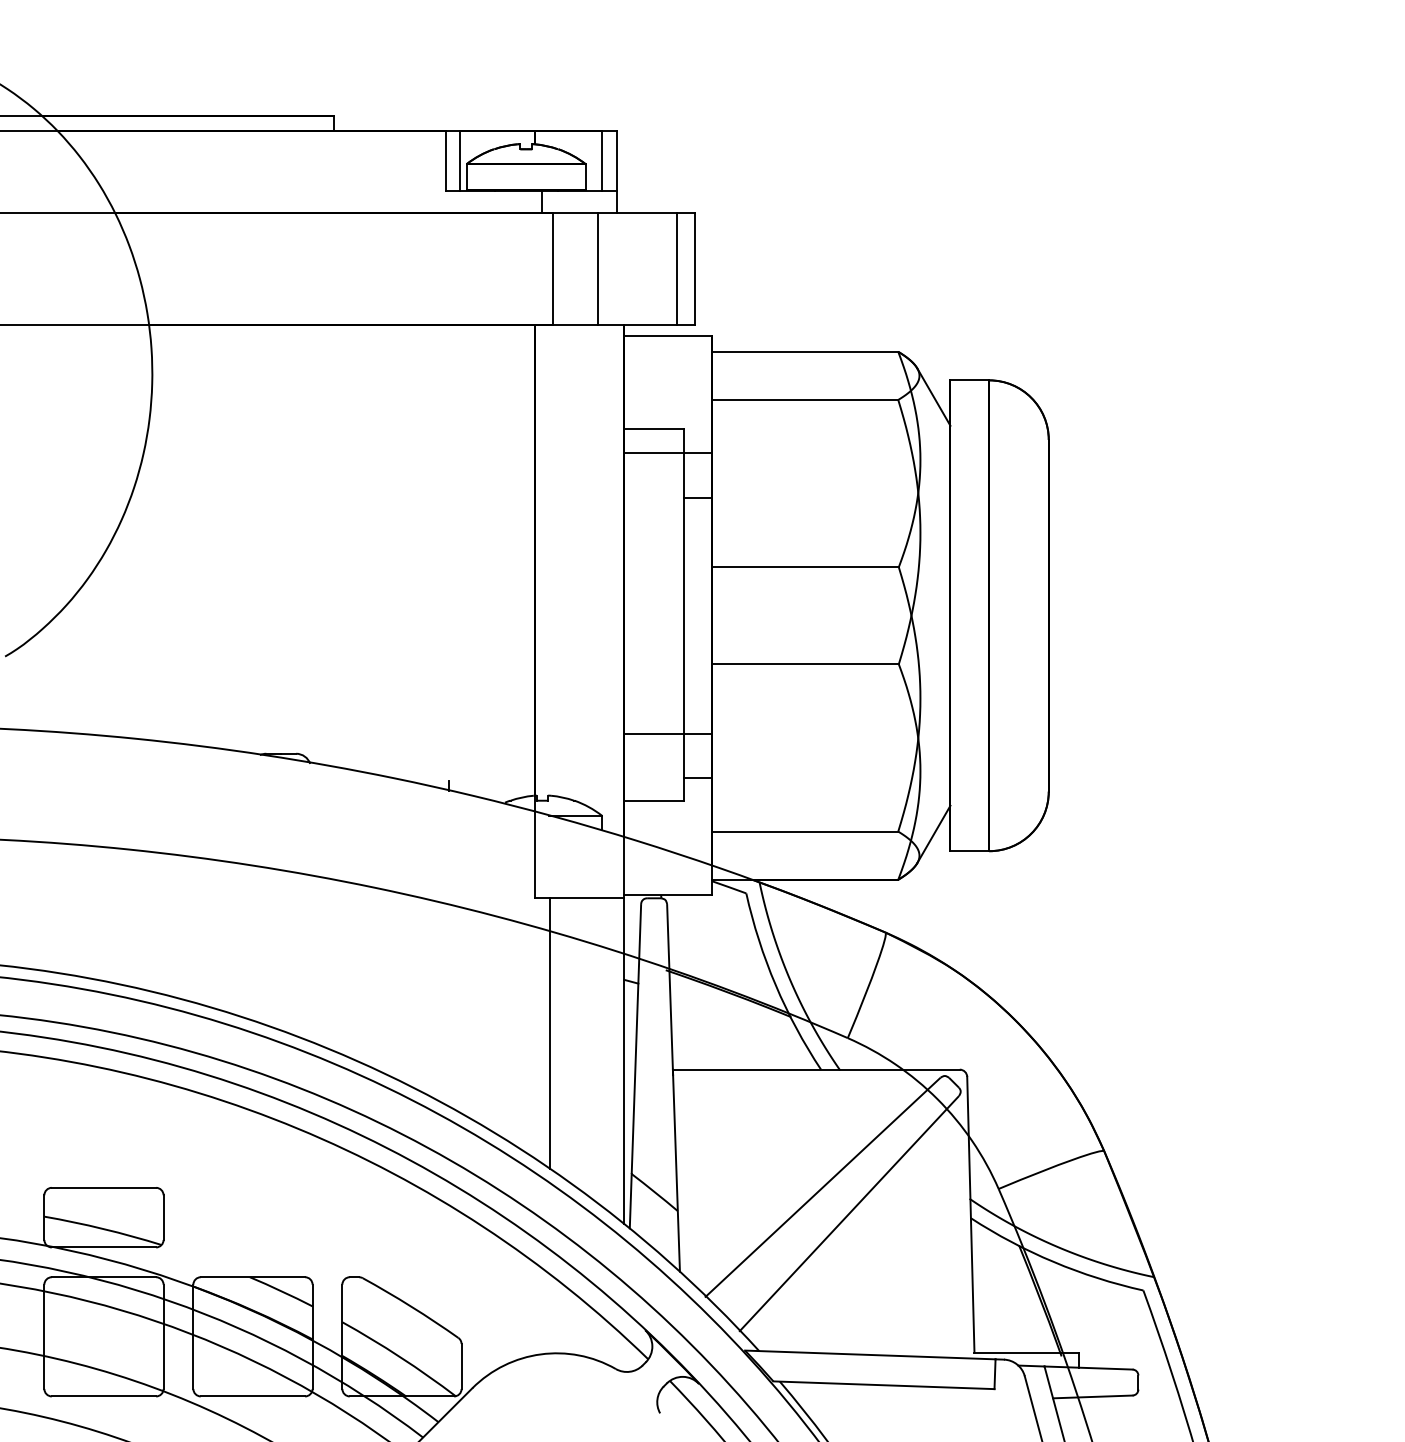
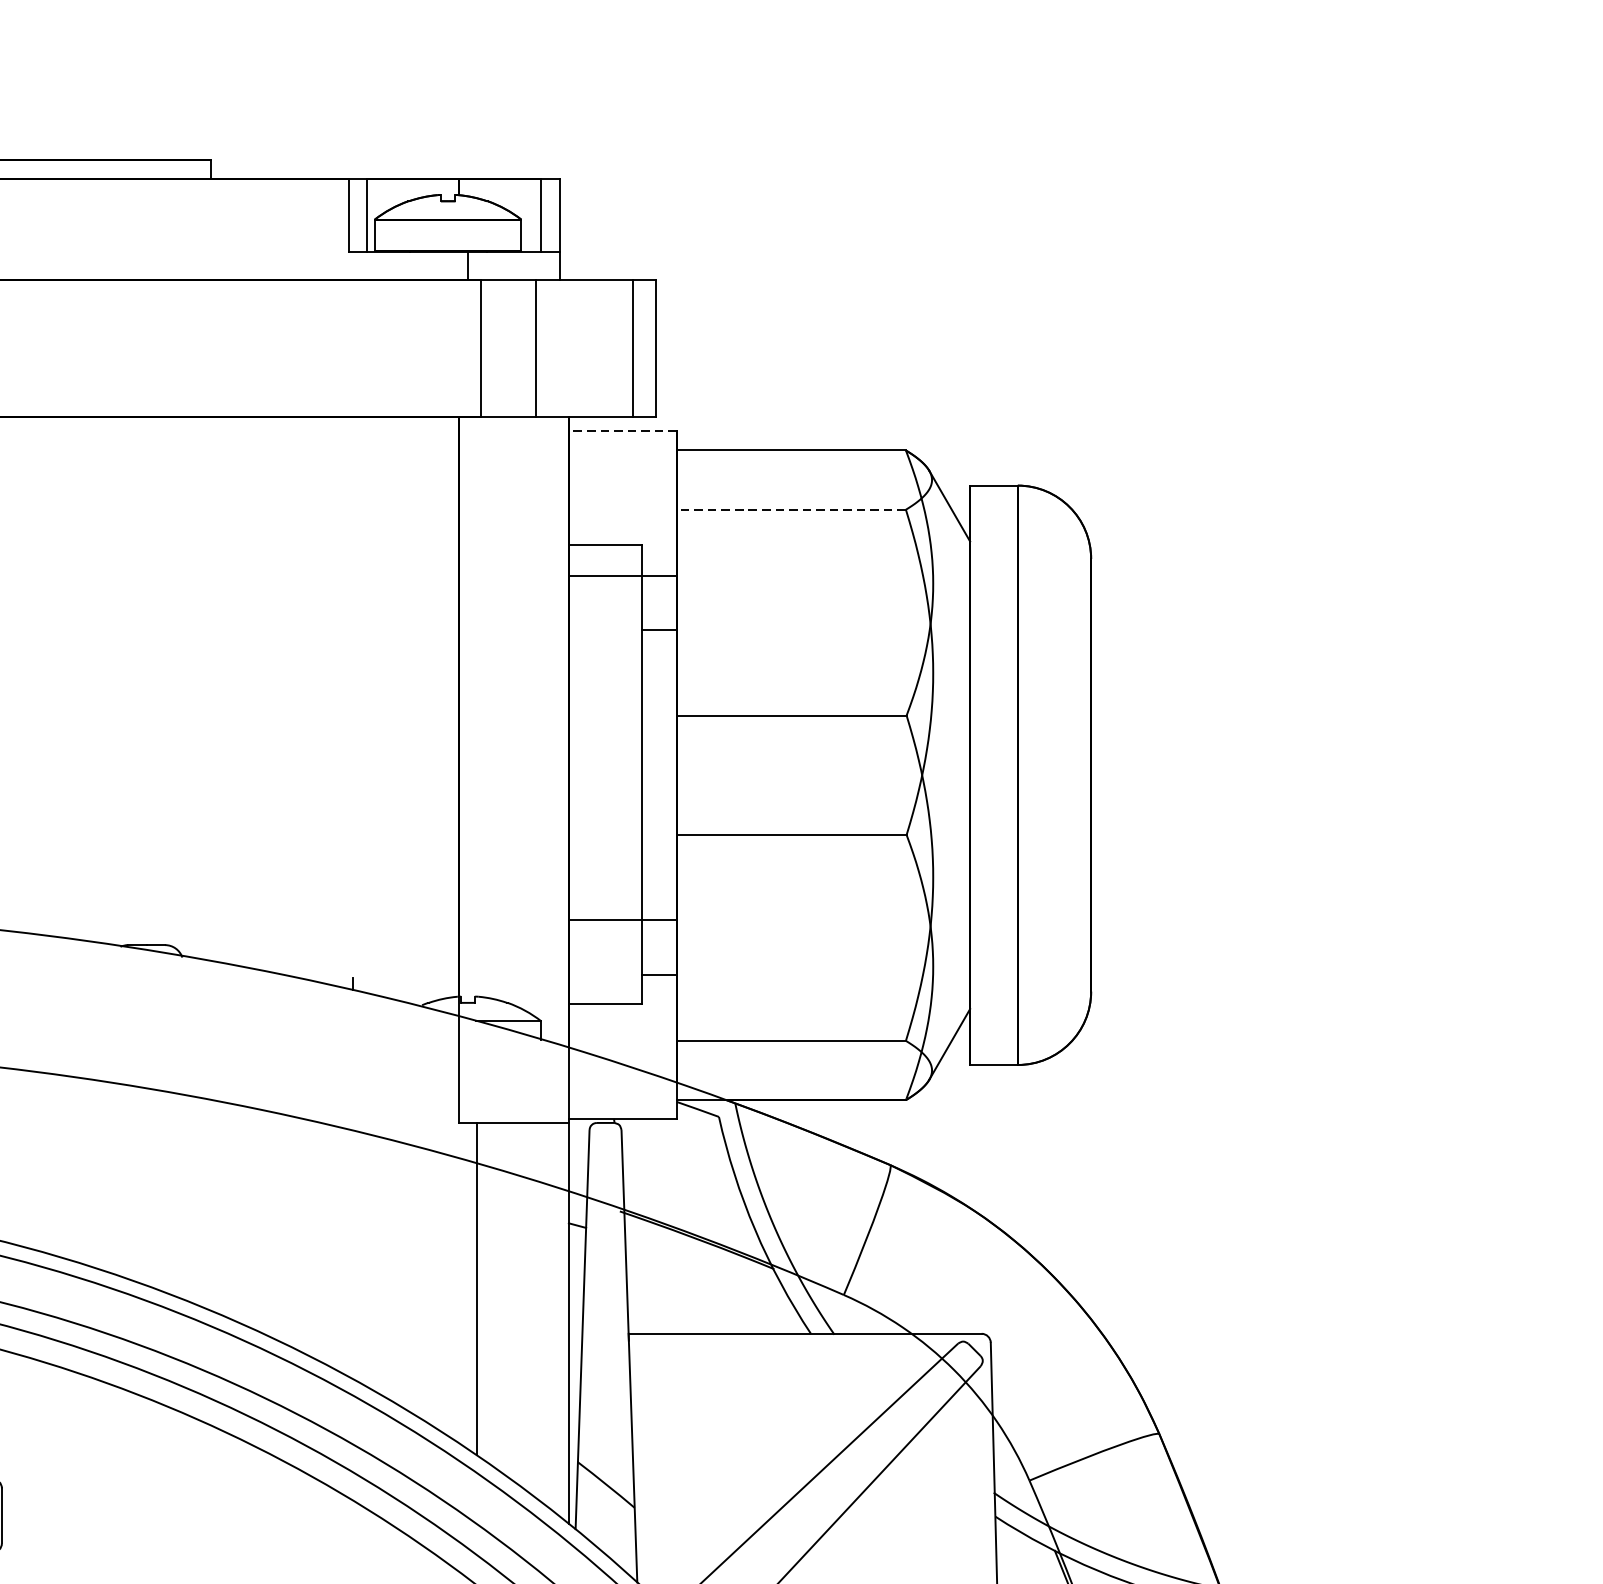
line: (668, 336) -> (623, 431), solid -> dashed
line: (804, 399) -> (790, 509), solid -> dashed

